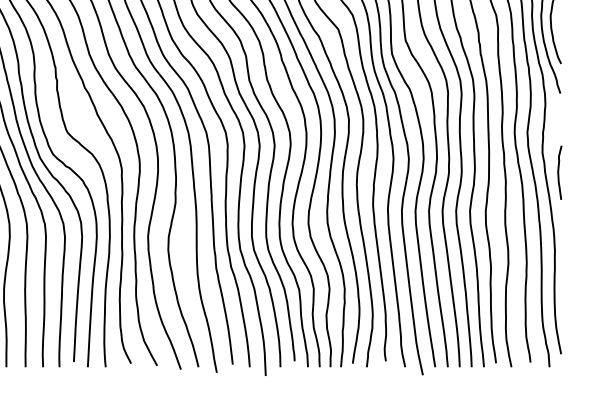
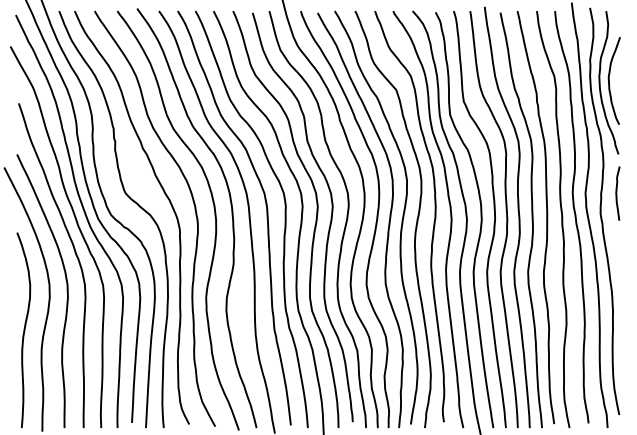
curve: (559, 172) -> (617, 193), moved

